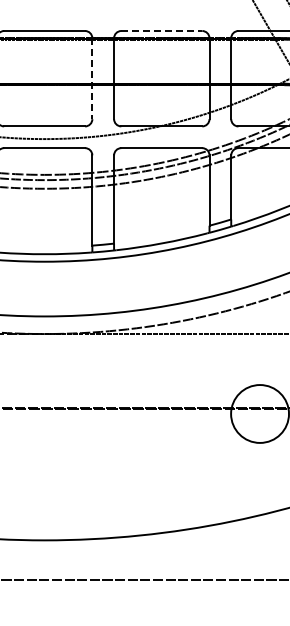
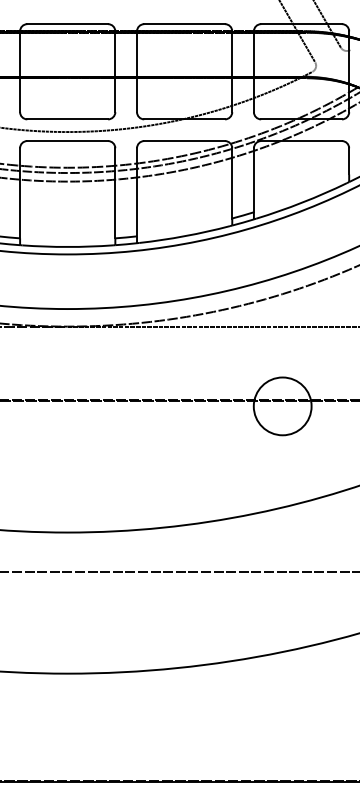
line: (162, 31) -> (185, 24), dashed -> solid
line: (92, 79) -> (115, 72), dashed -> solid

